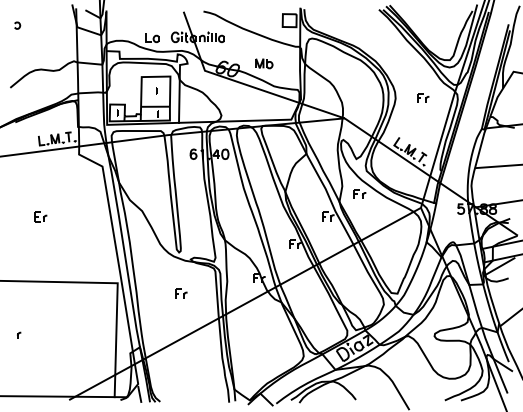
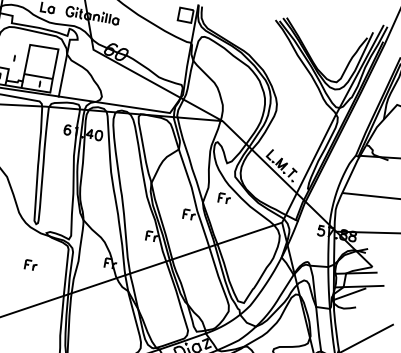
part: (264, 63) -> (153, 53), removed
part: (156, 90) -> (14, 57), moved
part: (423, 97) -> (303, 114), removed

